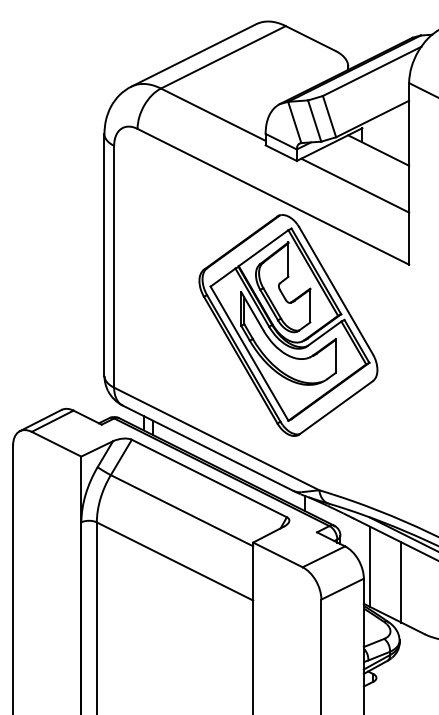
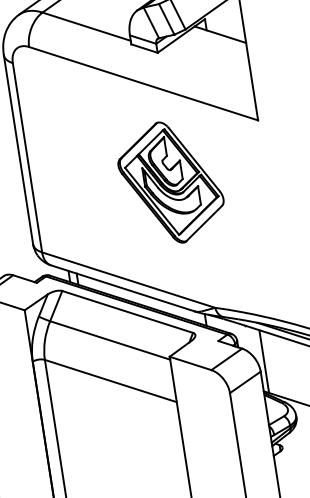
line: (355, 185) -> (206, 64), removed
part: (288, 325) -> (171, 182), size x0.7
line: (401, 582) -> (290, 370), removed

